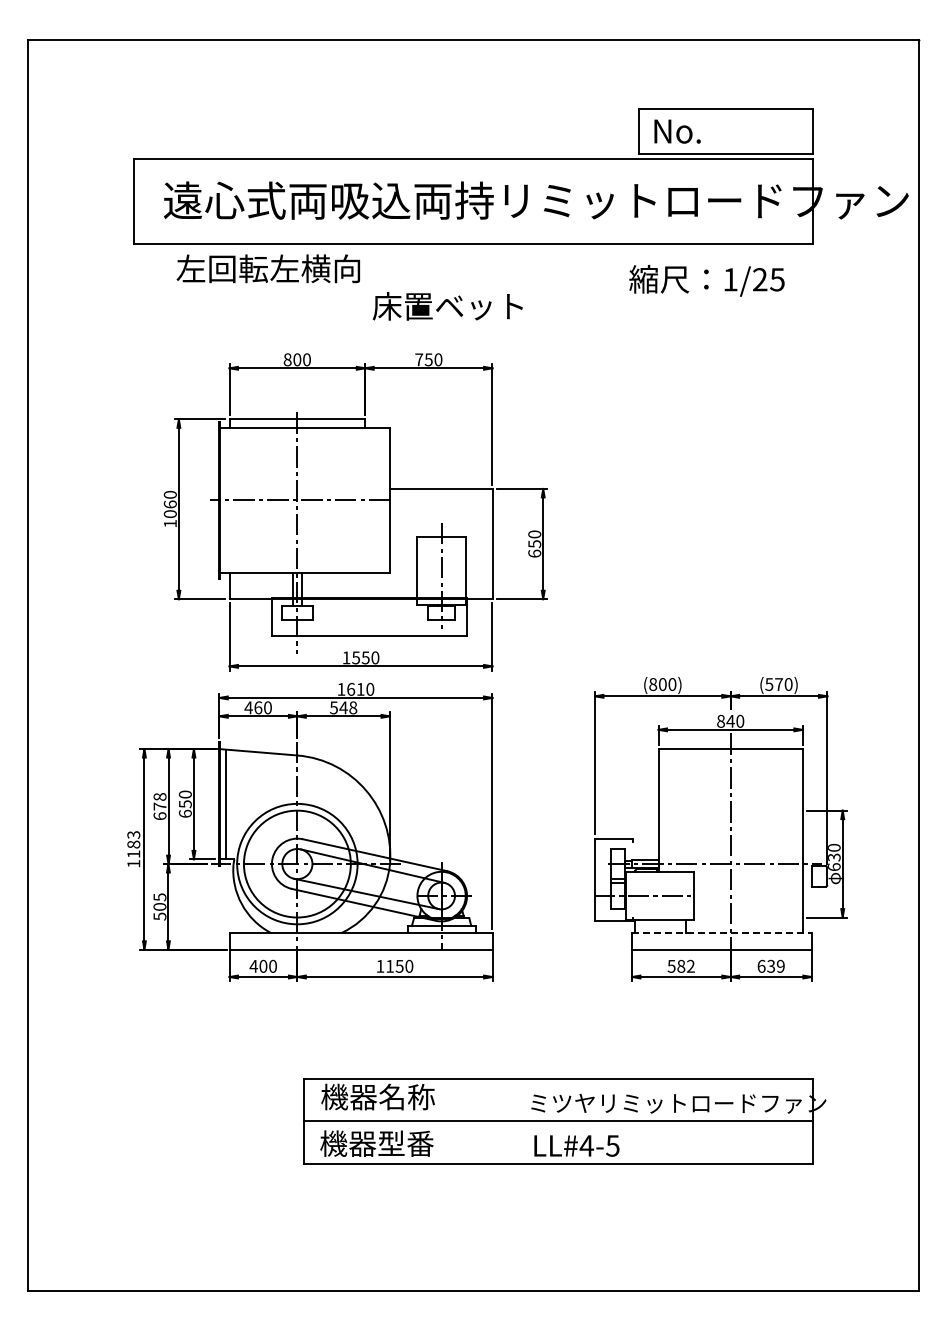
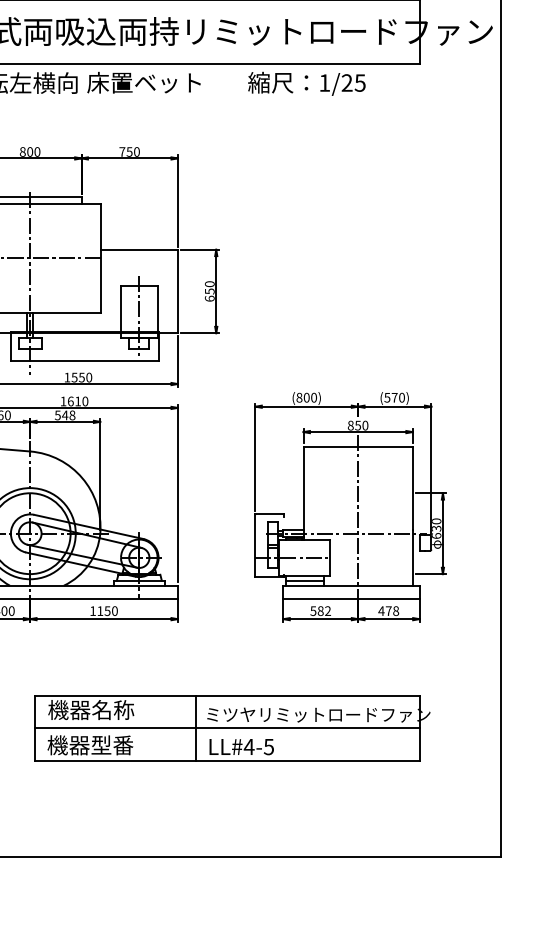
text: (706, 280) -> (306, 83), moved
text: (447, 306) -> (143, 82), moved
text: (730, 721) -> (358, 425), 840 -> 850
line: (660, 926) -> (305, 580), added
line: (721, 932) -> (351, 585), dashed -> solid
text: (770, 965) -> (388, 610), 639 -> 478
line: (515, 1121) -> (195, 728), added

